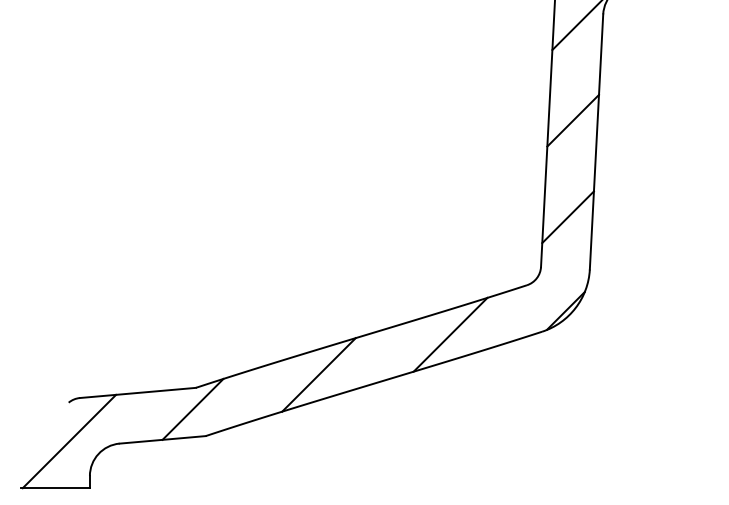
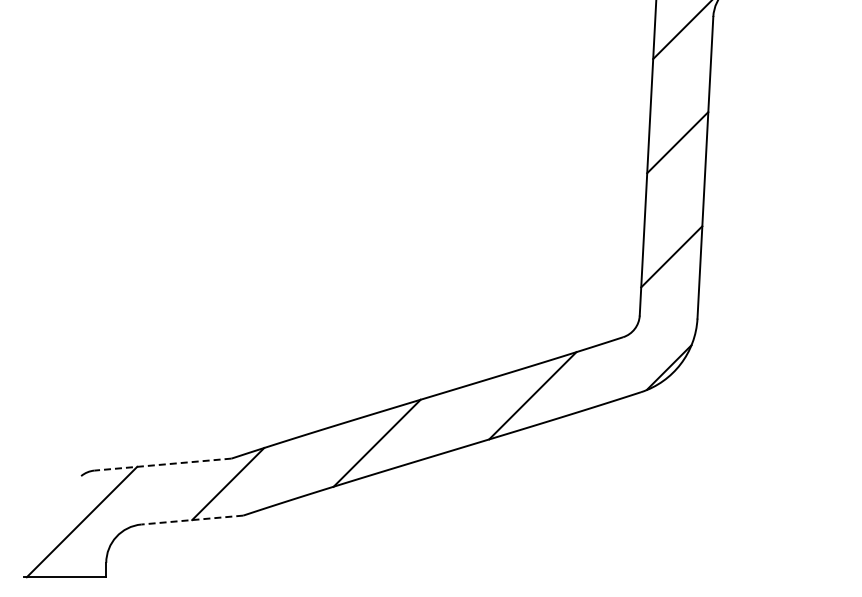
line: (138, 392) -> (163, 464), solid -> dashed
line: (161, 440) -> (191, 520), solid -> dashed

